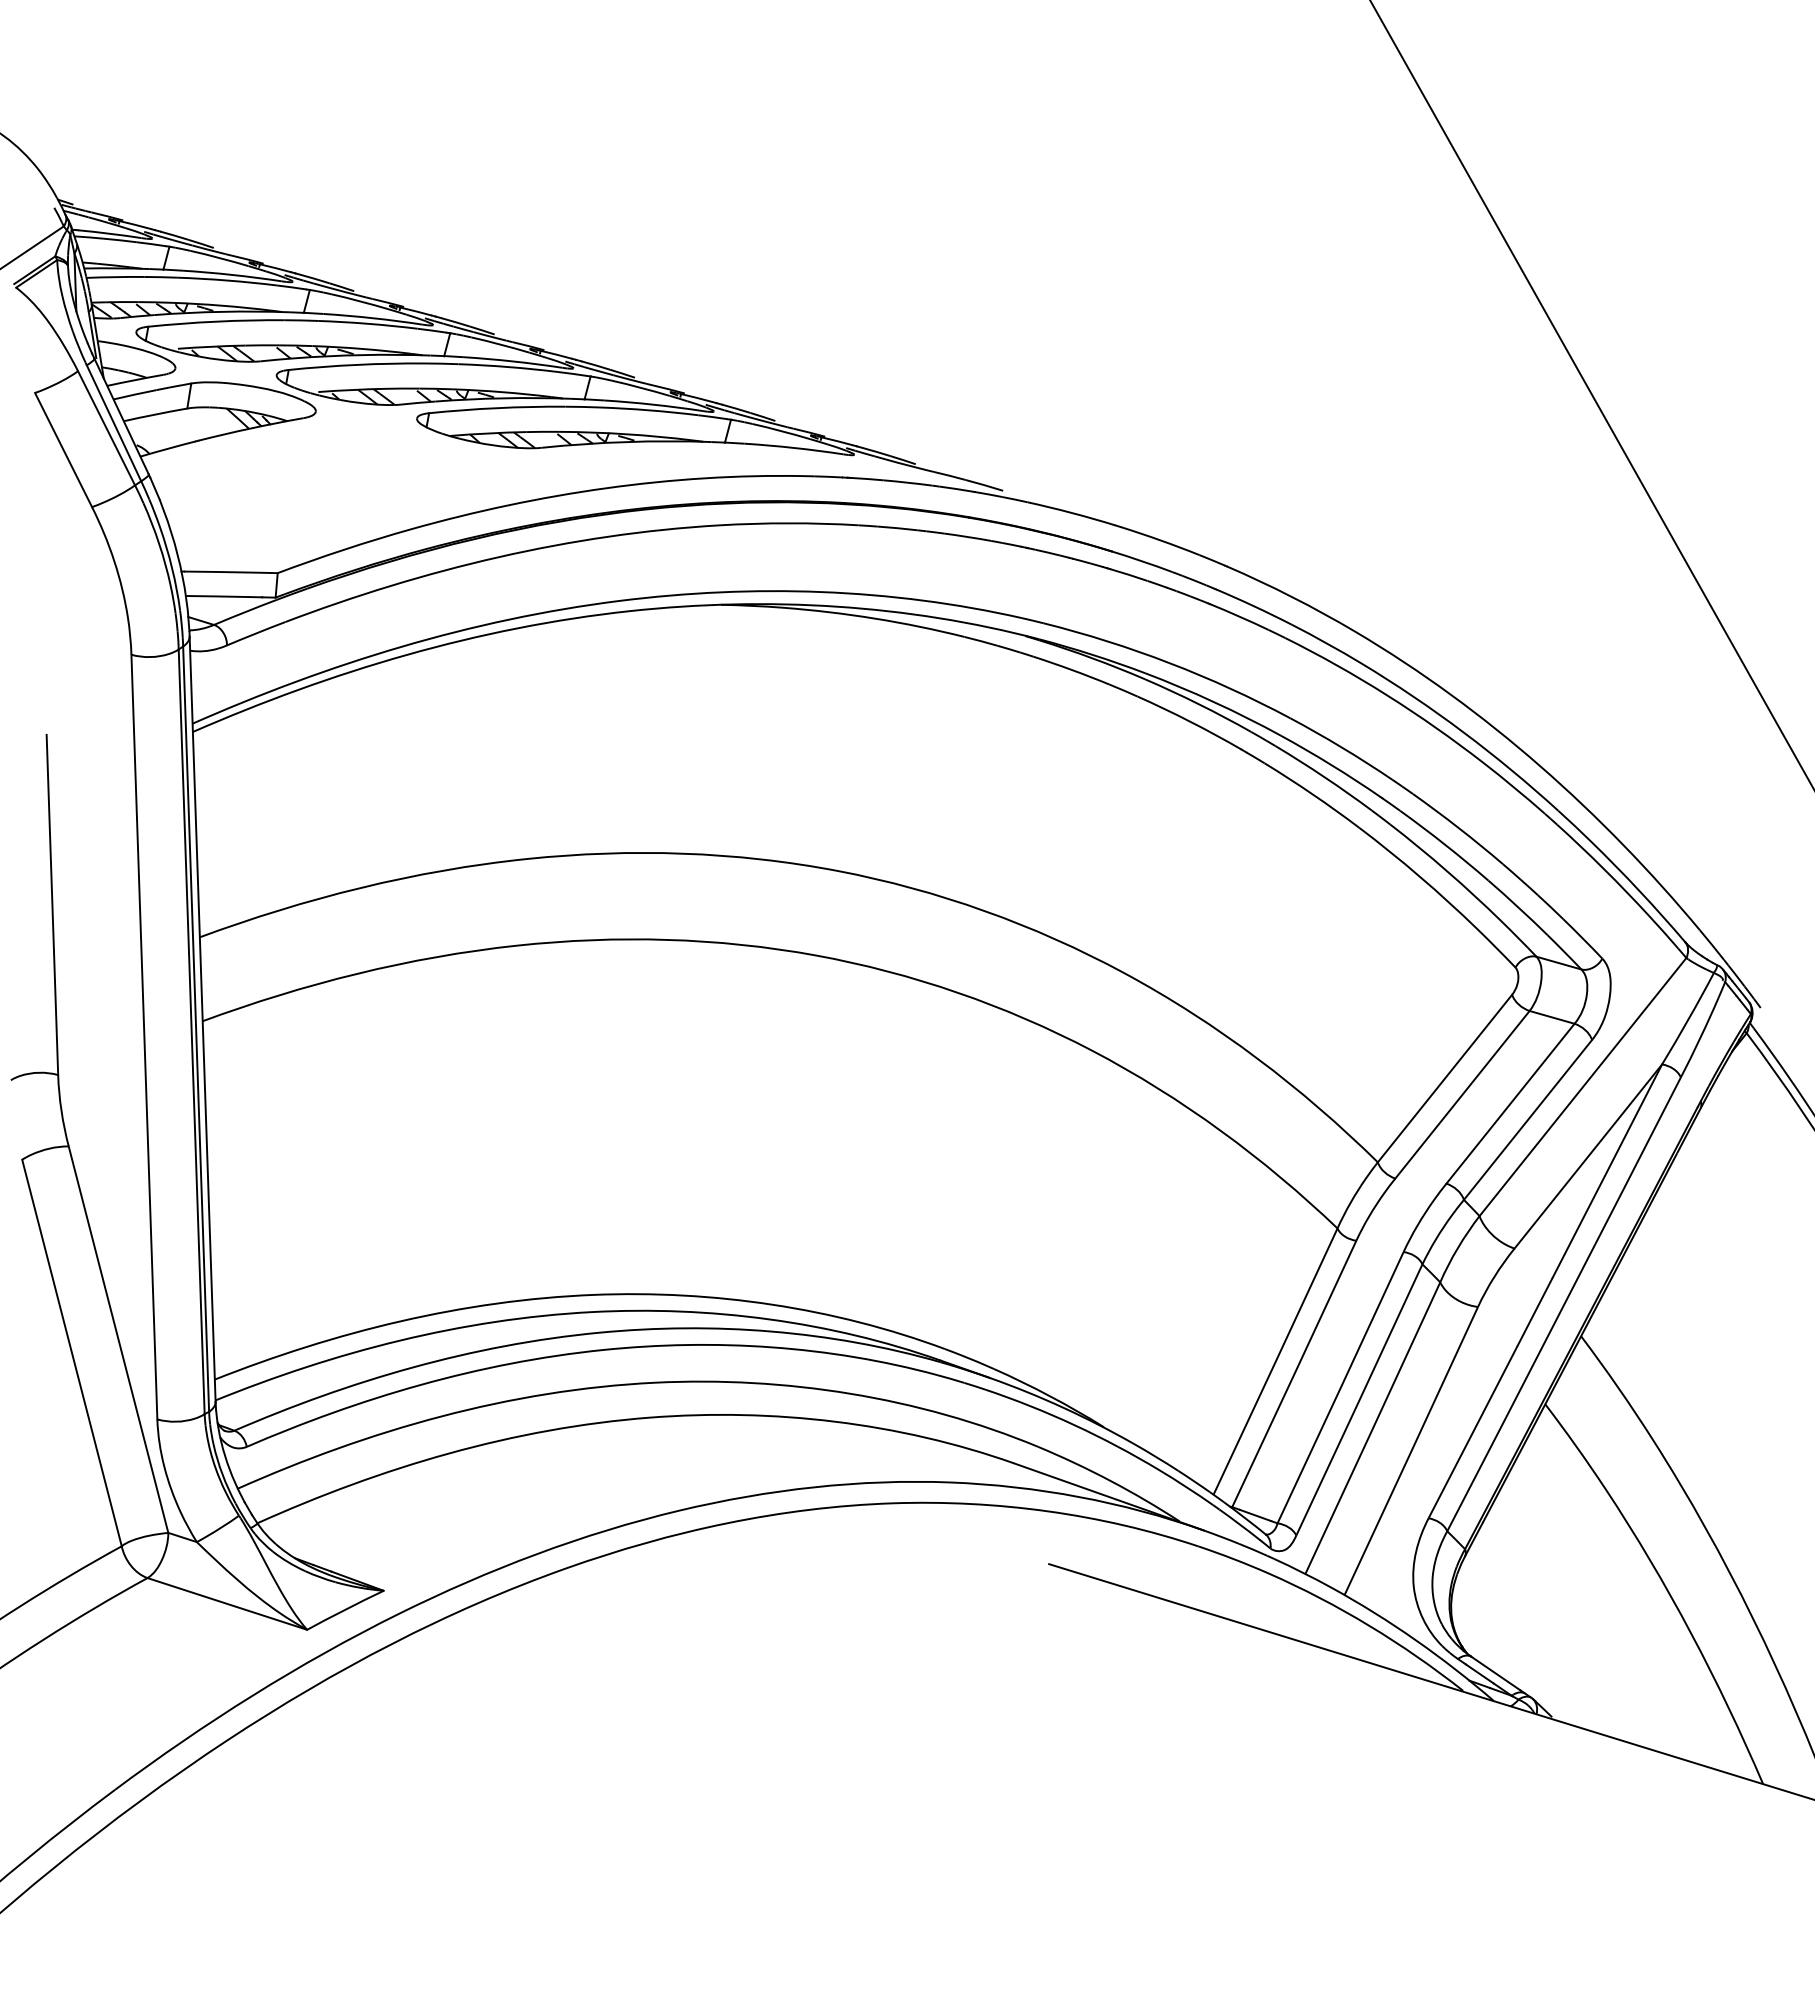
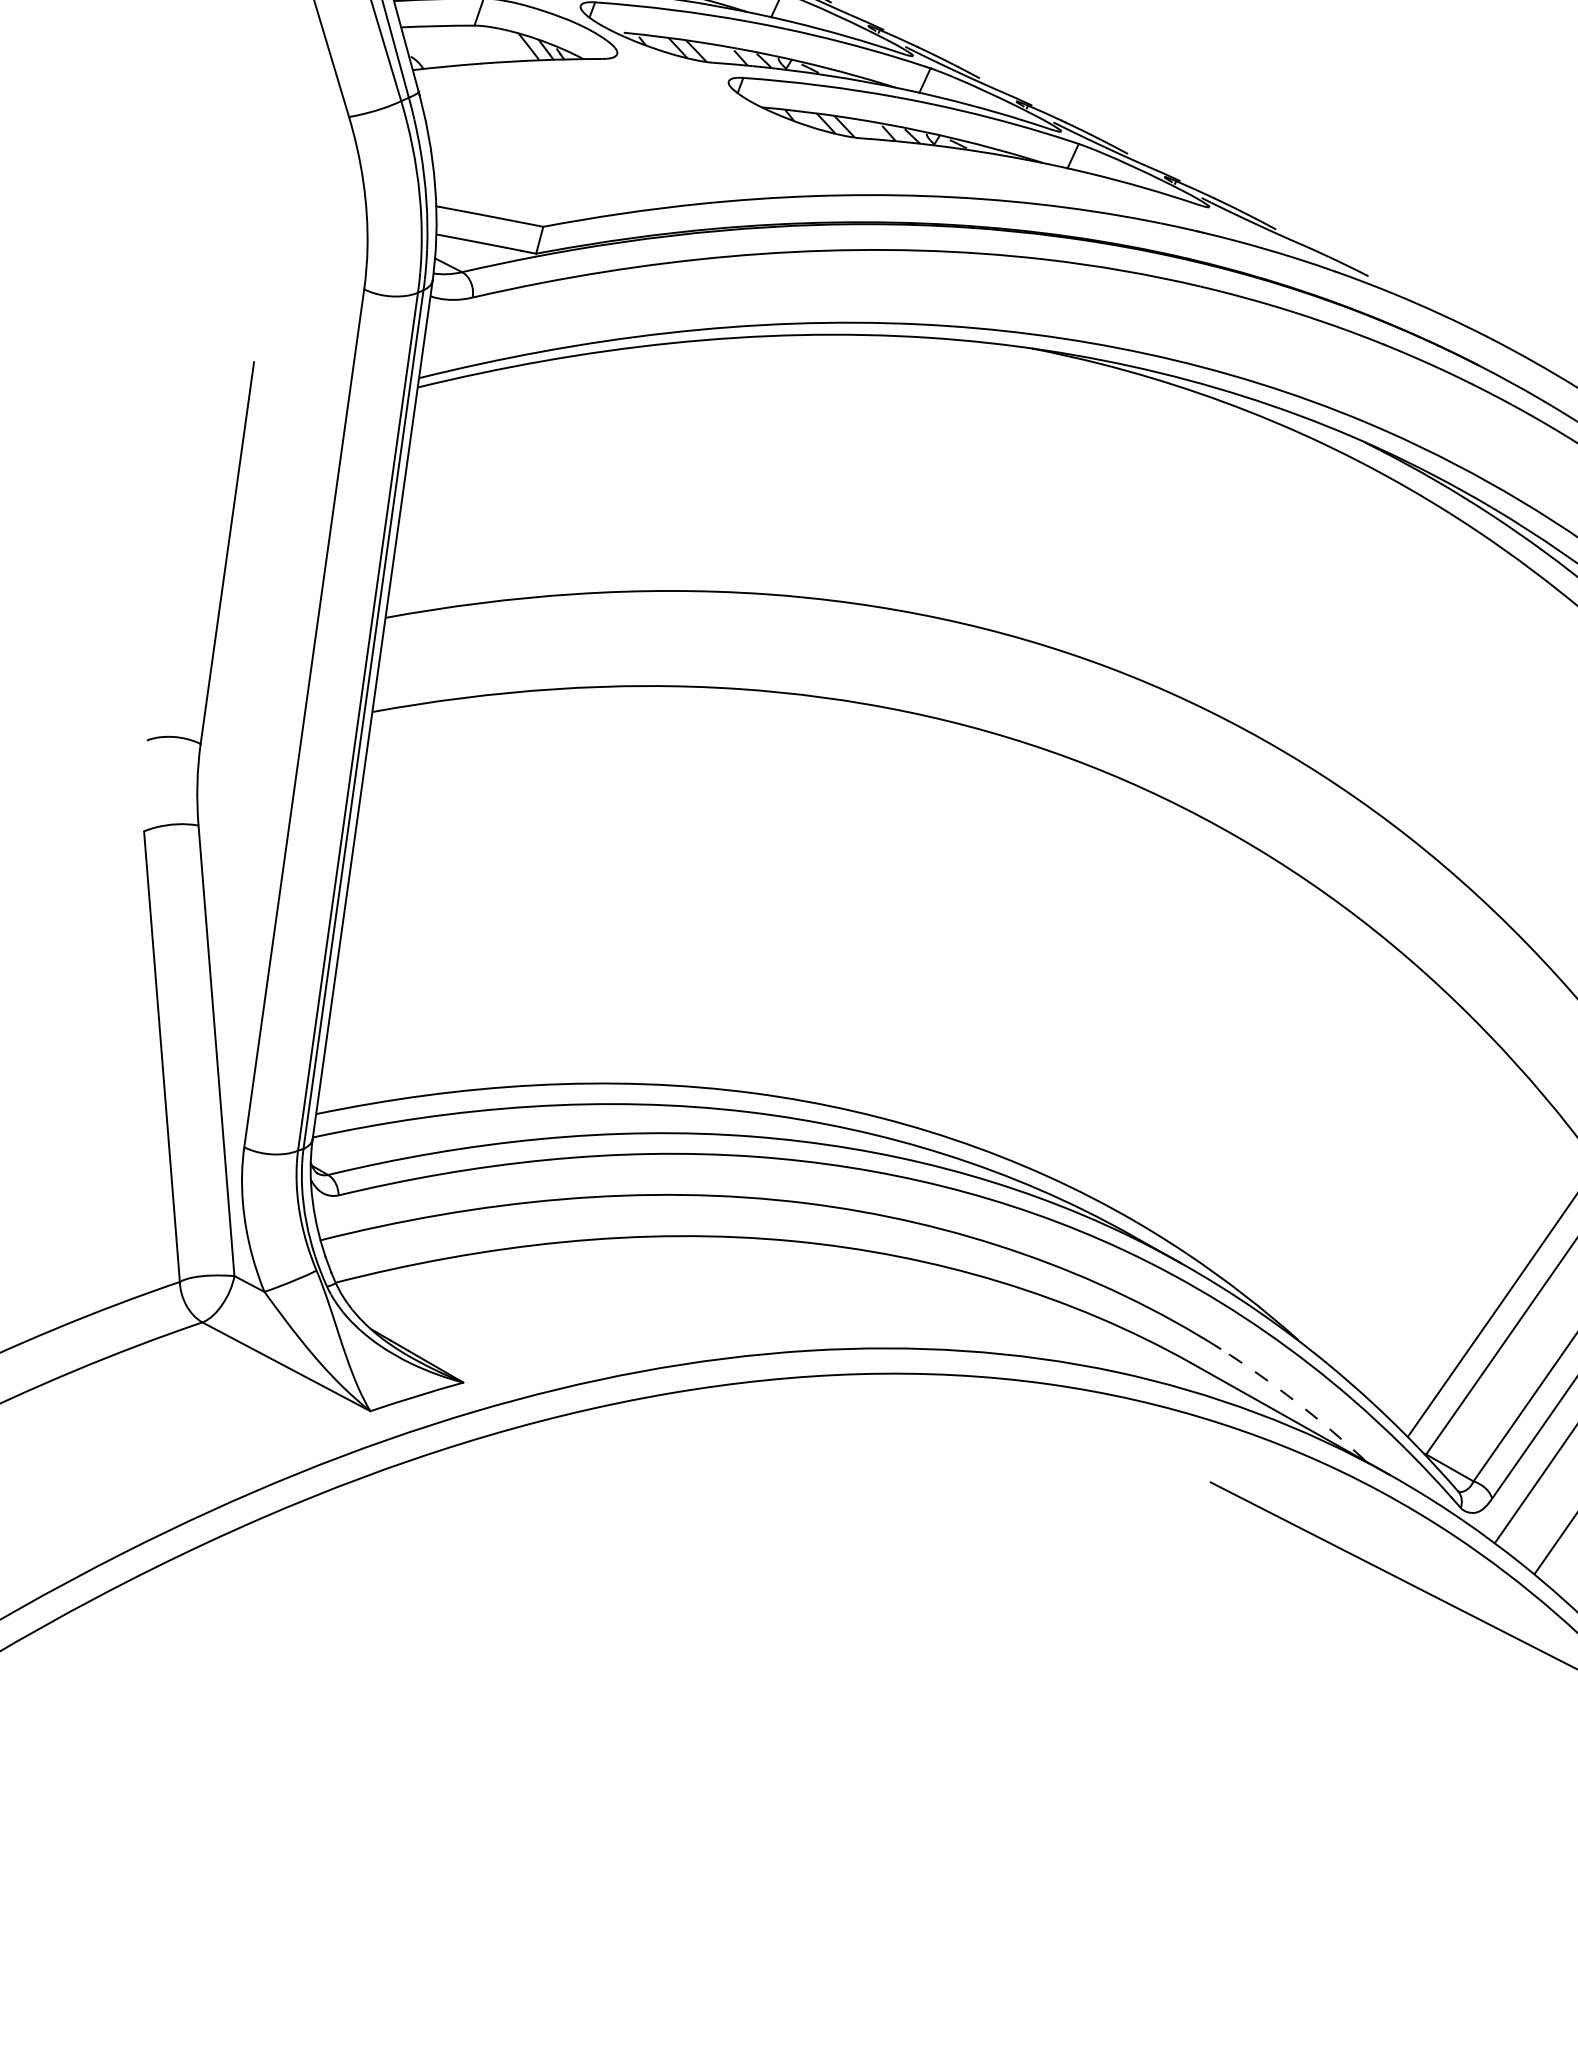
arc: (1110, 1480) -> (1295, 1401), solid -> dashed

